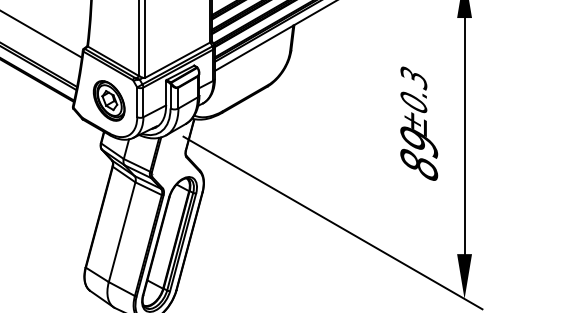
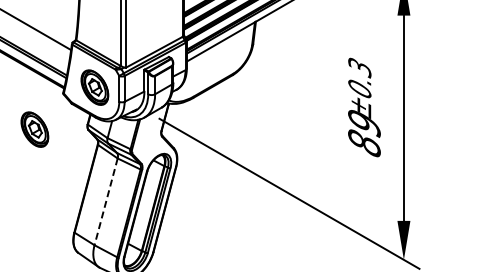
part: (39, 149) -> (34, 129), added
line: (122, 231) -> (106, 201), solid -> dashed

